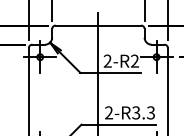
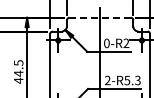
line: (98, 25) -> (100, 17), solid -> dashed
text: (107, 61) -> (106, 43), 2-R2 -> 0-R2
text: (136, 111) -> (127, 79), 2-R3.3 -> 2-R5.3

